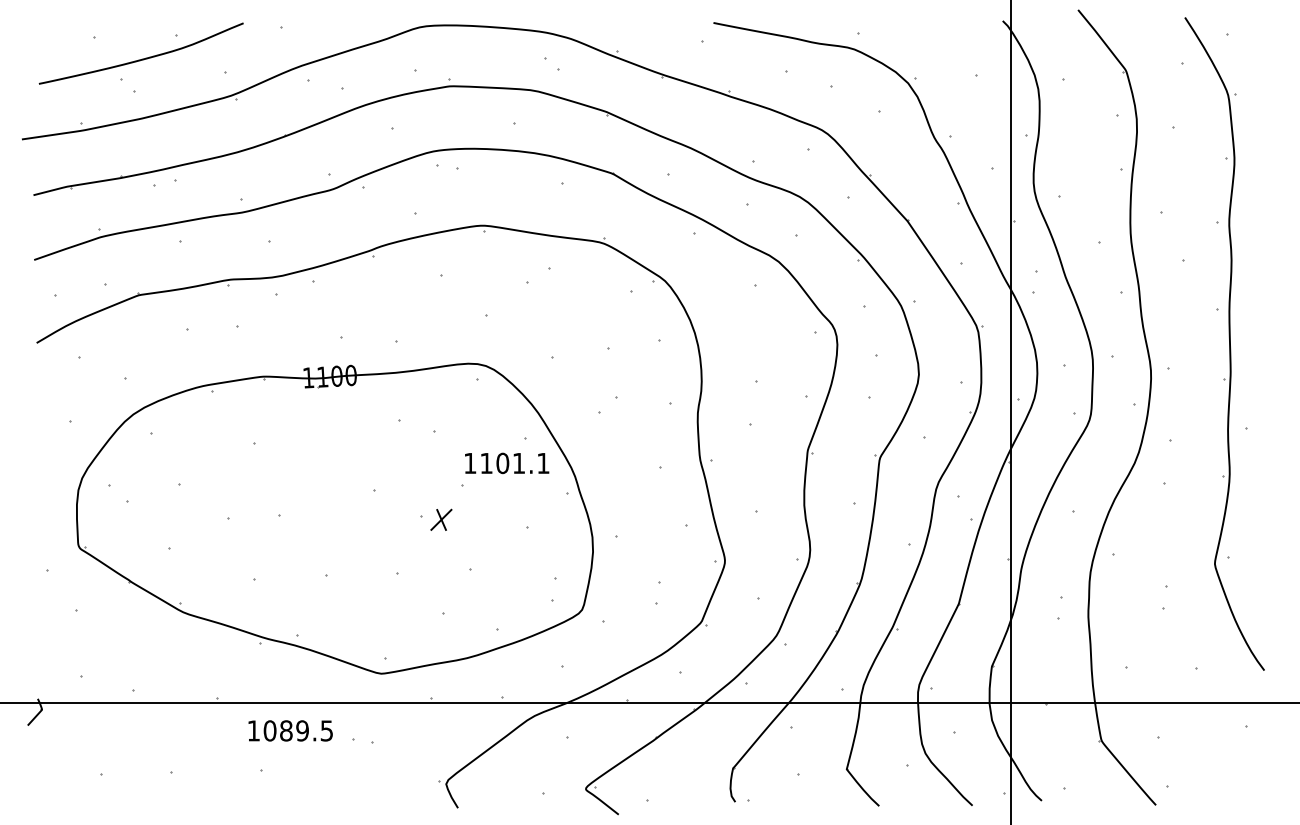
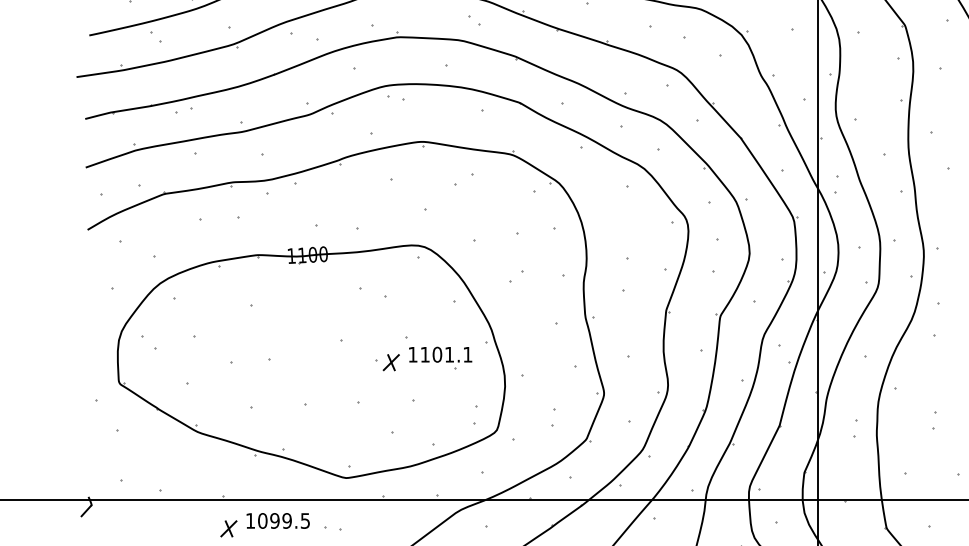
text: (507, 463) -> (440, 354), moved
text: (286, 730) -> (275, 520), 1089.5 -> 1099.5
part: (224, 741) -> (228, 528), added

